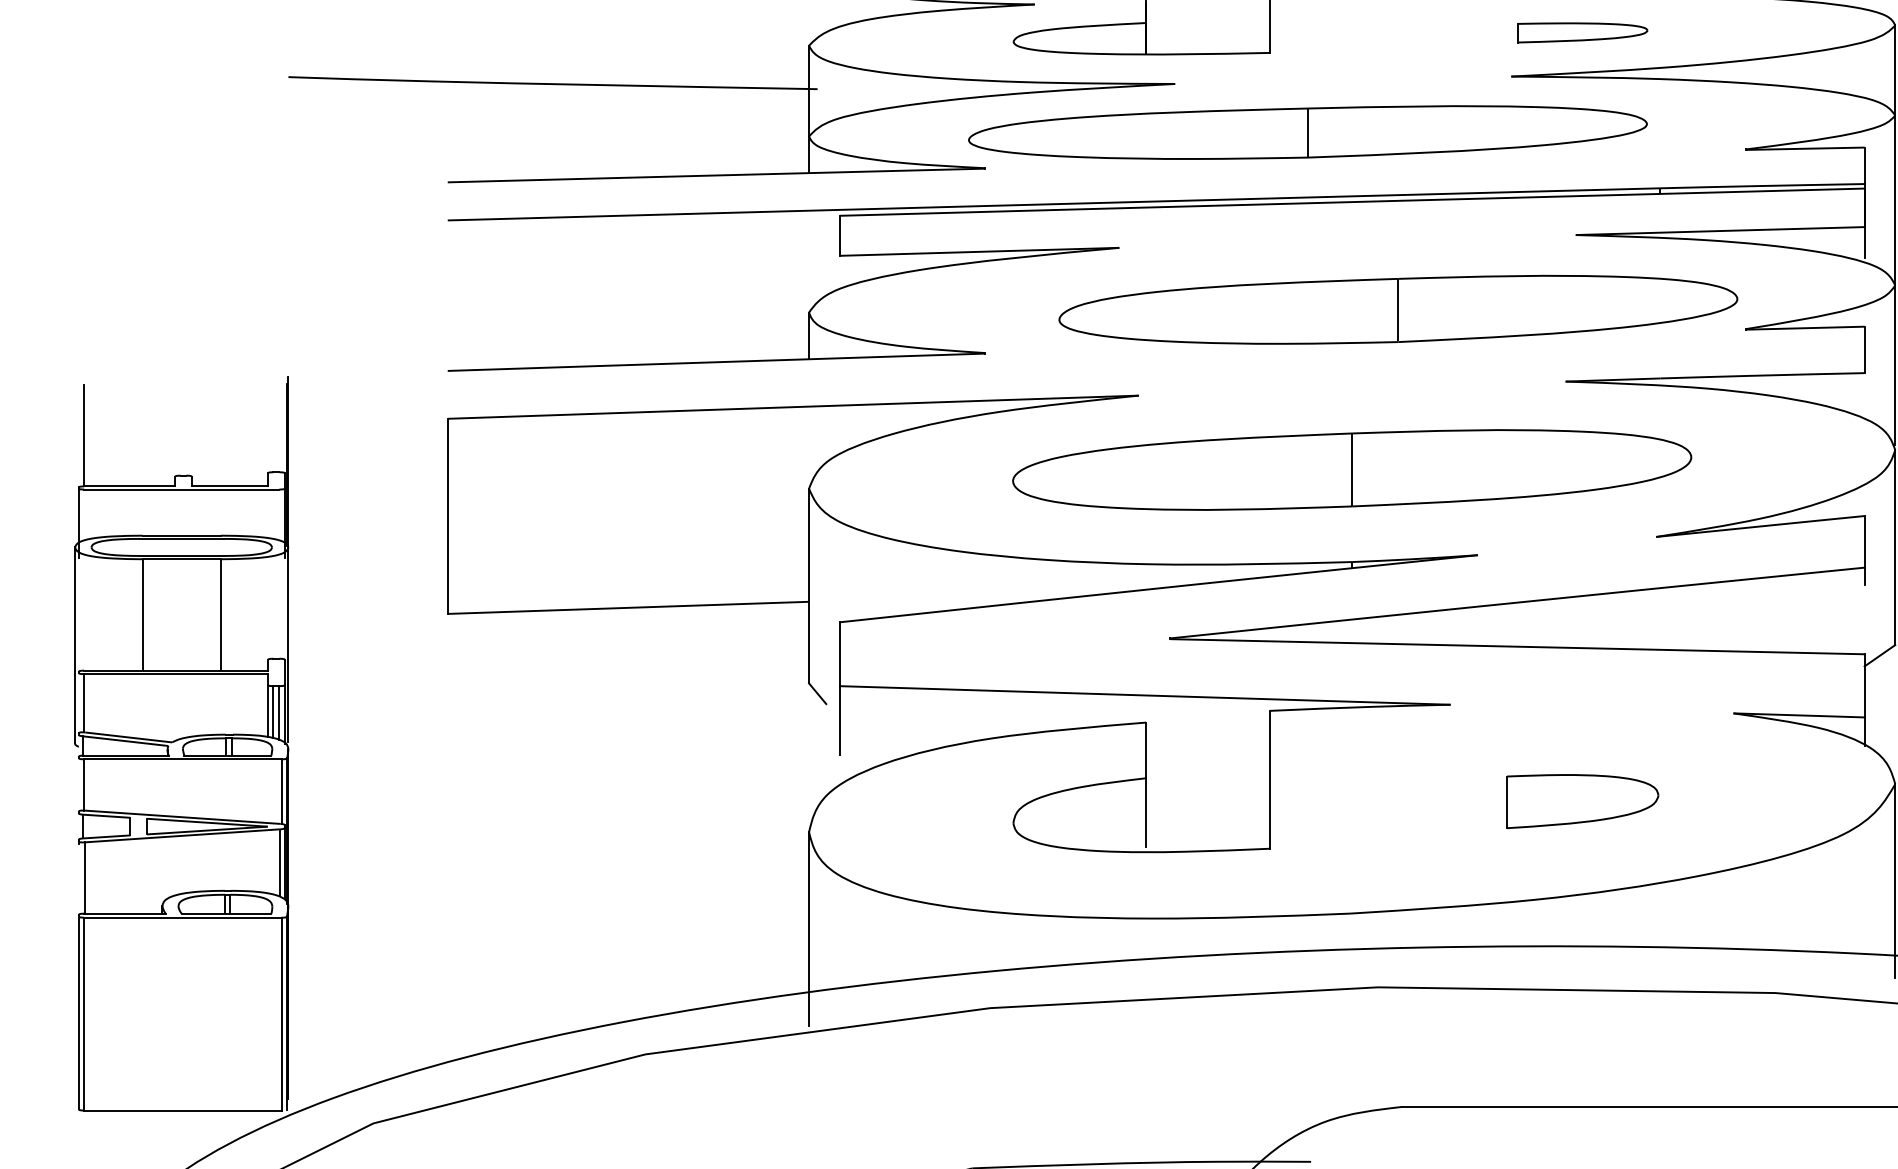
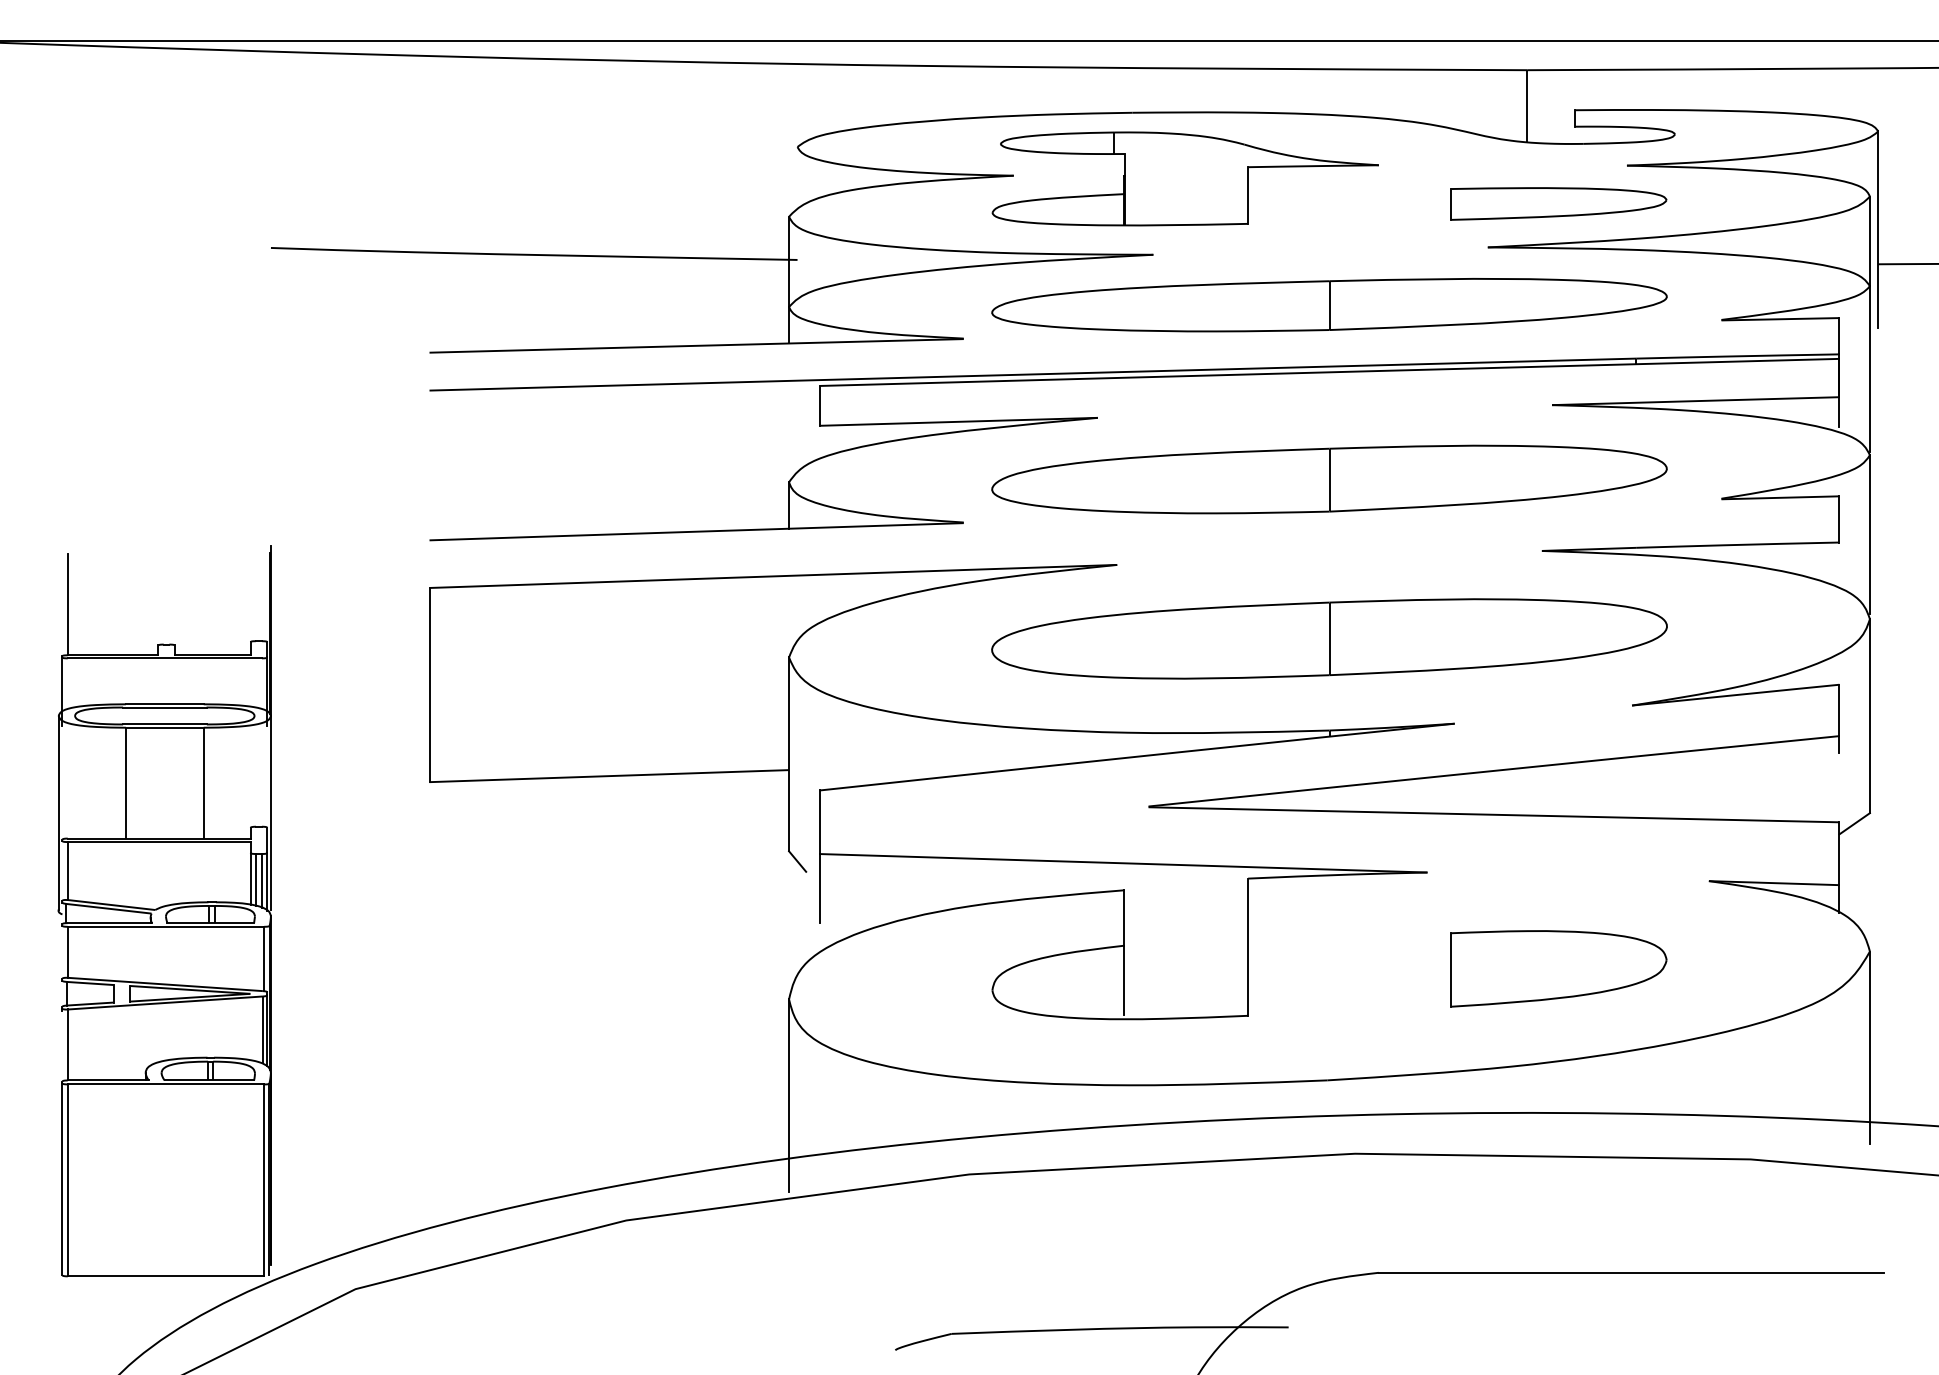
part: (1582, 32) -> (1558, 203), size x1.67
part: (1307, 132) -> (1329, 305), moved
part: (1398, 309) -> (1329, 479), moved
part: (1582, 801) -> (1558, 968), size x1.43

